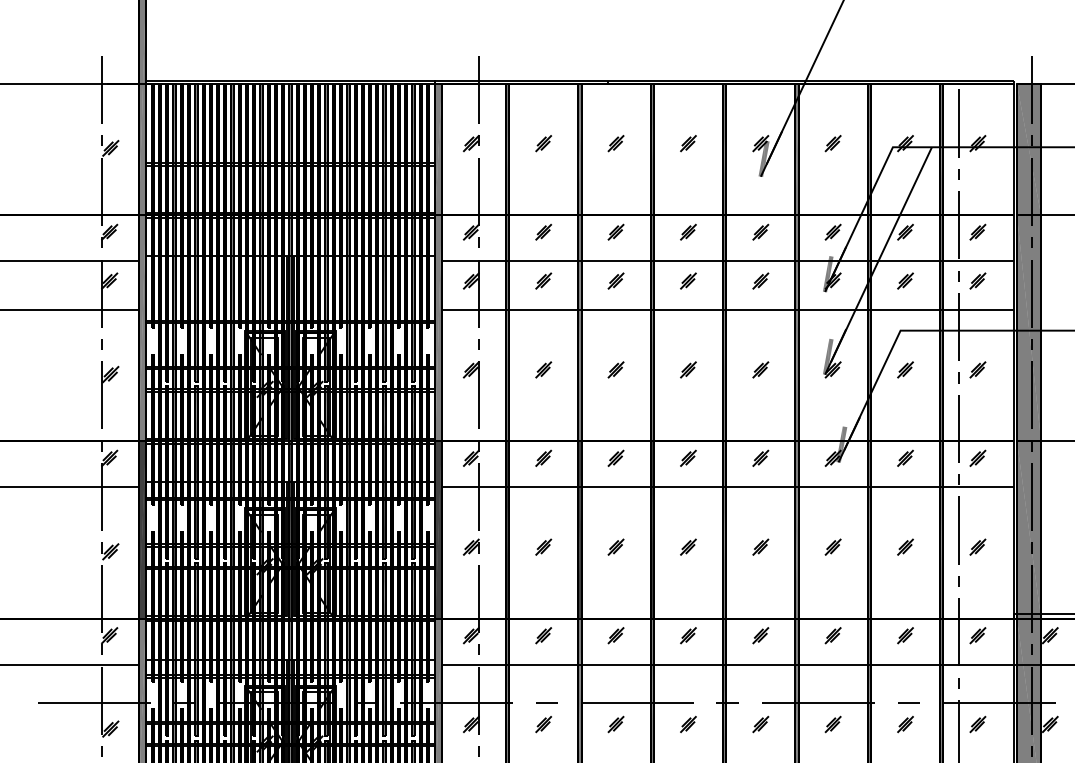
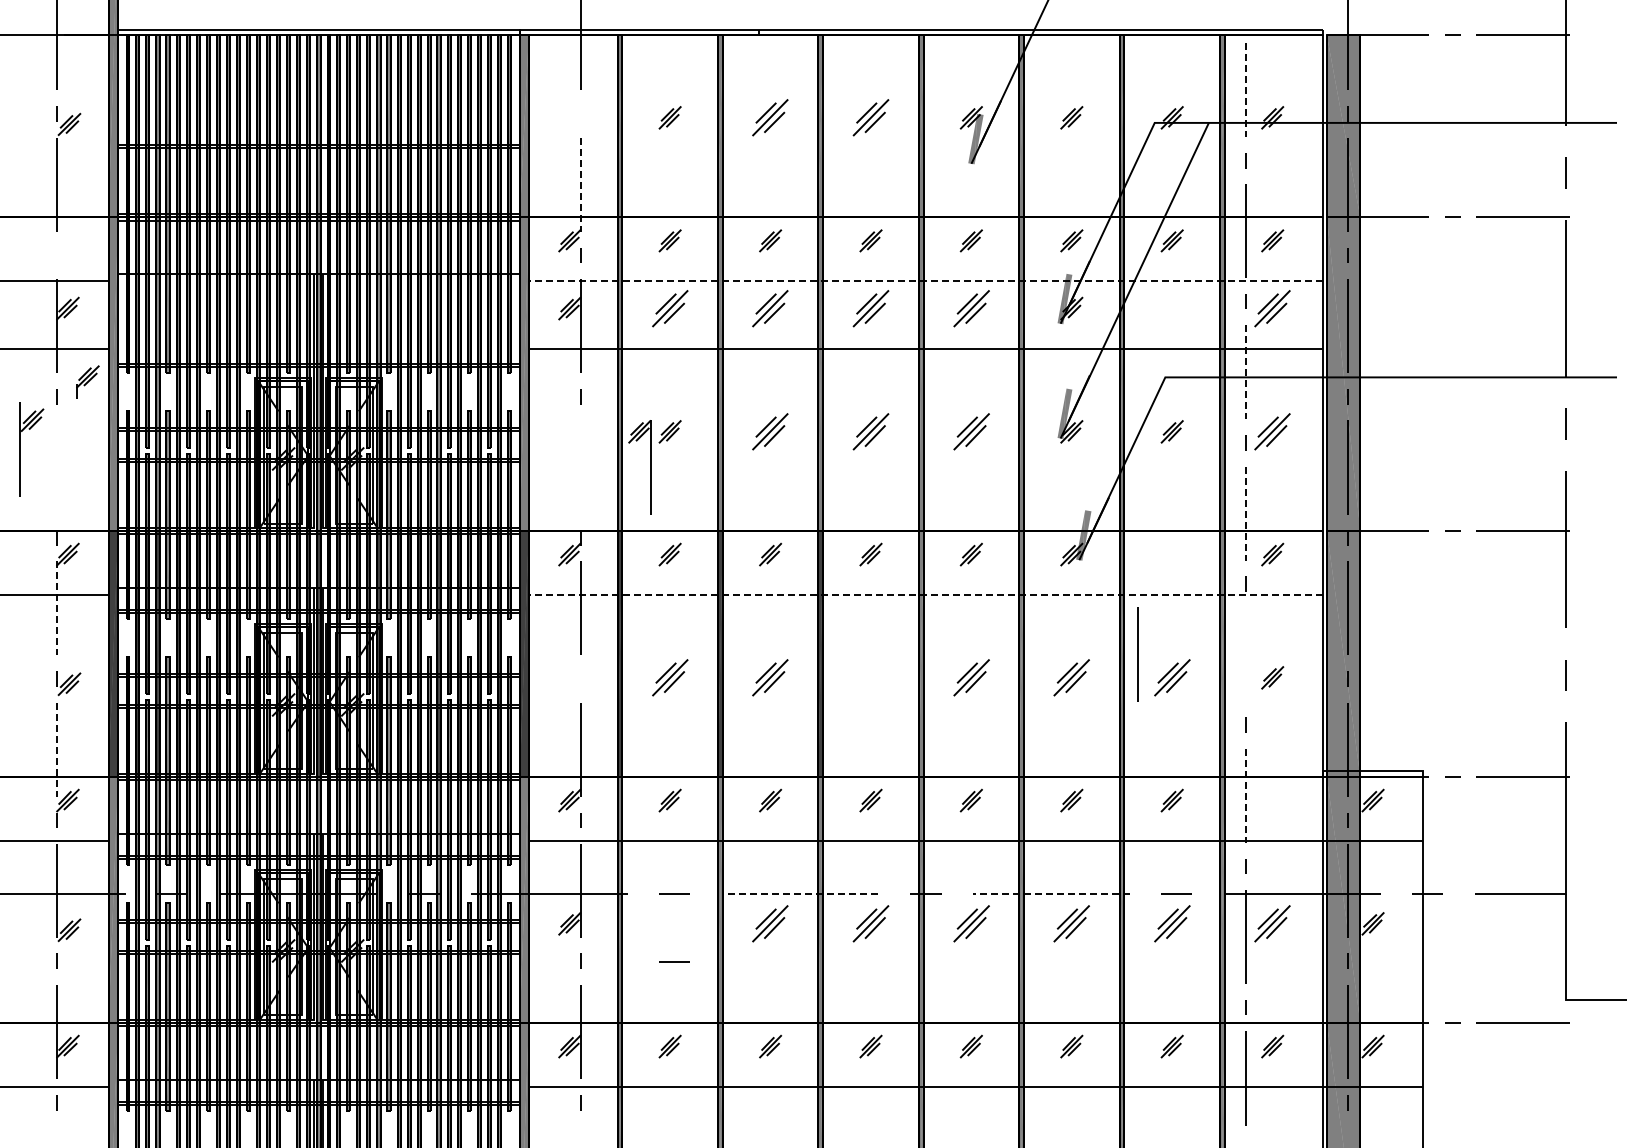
line: (959, 123) -> (1246, 90), solid -> dashed
part: (471, 143) -> (569, 117), removed
part: (616, 143) -> (770, 117), size x1.6
part: (688, 143) -> (870, 117), size x1.6
line: (479, 192) -> (580, 185), solid -> dashed
part: (109, 235) -> (87, 381), moved
line: (727, 260) -> (925, 280), solid -> dashed
part: (543, 281) -> (669, 308), size x1.6
part: (616, 281) -> (770, 308), size x1.6
part: (688, 281) -> (870, 308), size x1.6
part: (760, 281) -> (970, 308), size x1.6
part: (905, 281) -> (1171, 308), removed
part: (977, 281) -> (1272, 308), size x1.6
line: (959, 327) -> (1246, 372), solid -> dashed
part: (616, 369) -> (770, 431), size x1.6
part: (688, 369) -> (870, 431), size x1.6
part: (760, 369) -> (970, 431), size x1.6
part: (977, 369) -> (1272, 431), size x1.6
part: (102, 395) -> (20, 449), moved
part: (479, 395) -> (650, 467), moved
line: (959, 429) -> (1246, 514), solid -> dashed
part: (905, 458) -> (1171, 554), removed
line: (727, 487) -> (925, 594), solid -> dashed
line: (102, 497) -> (57, 608), solid -> dashed
line: (958, 530) -> (1137, 654), moved
part: (471, 546) -> (569, 677), removed
part: (543, 546) -> (669, 677), size x1.6
part: (616, 546) -> (770, 677), size x1.6
part: (688, 546) -> (870, 677), removed
part: (760, 546) -> (970, 677), size x1.6
part: (832, 546) -> (1071, 677), size x1.6
part: (905, 546) -> (1171, 677), size x1.6
line: (102, 599) -> (57, 750), solid -> dashed
line: (959, 632) -> (1246, 796), solid -> dashed
part: (977, 635) -> (1272, 800), removed
line: (636, 702) -> (799, 893), solid -> dashed
line: (817, 702) -> (1050, 893), solid -> dashed
part: (543, 724) -> (669, 923), removed
part: (616, 724) -> (770, 923), size x1.6
part: (688, 724) -> (870, 923), size x1.6
part: (760, 724) -> (970, 923), size x1.6
part: (832, 724) -> (1071, 923), size x1.6
part: (905, 724) -> (1171, 923), size x1.6
part: (977, 724) -> (1272, 923), size x1.6
line: (546, 751) -> (674, 961), added

